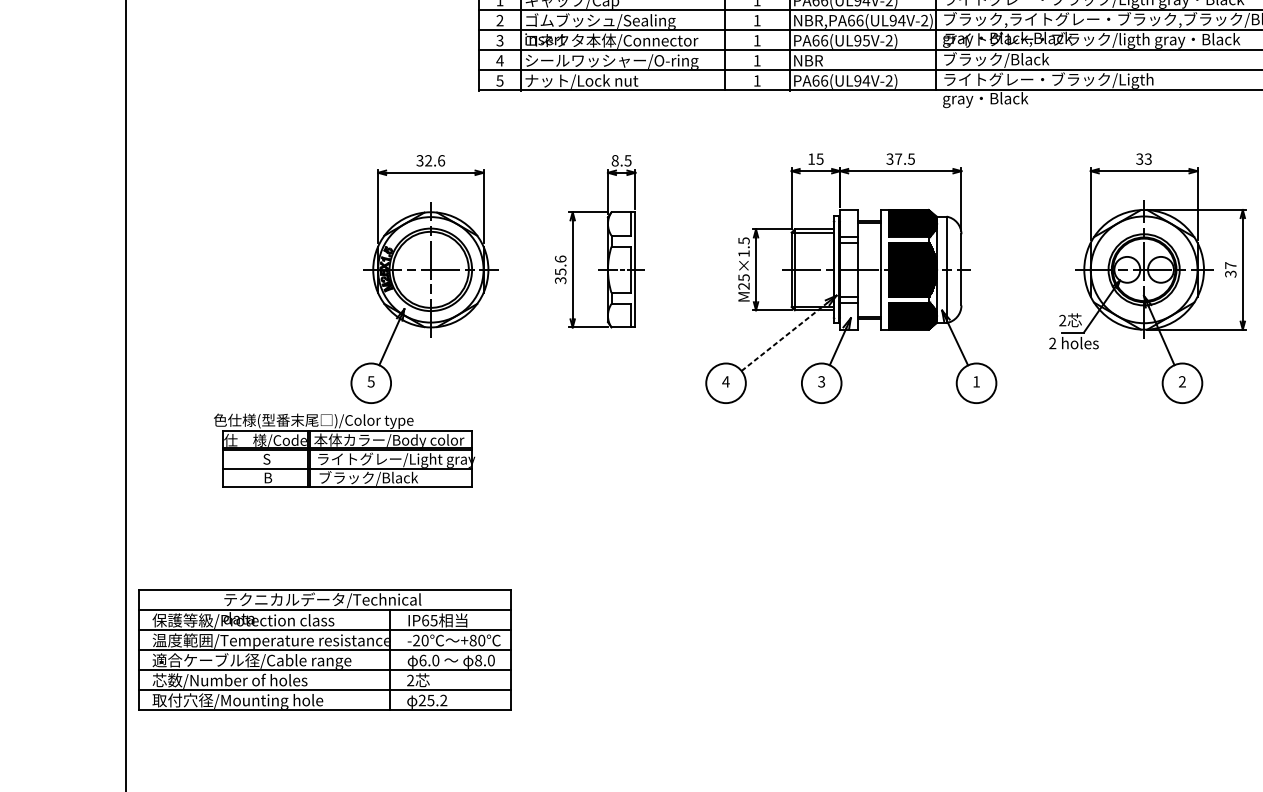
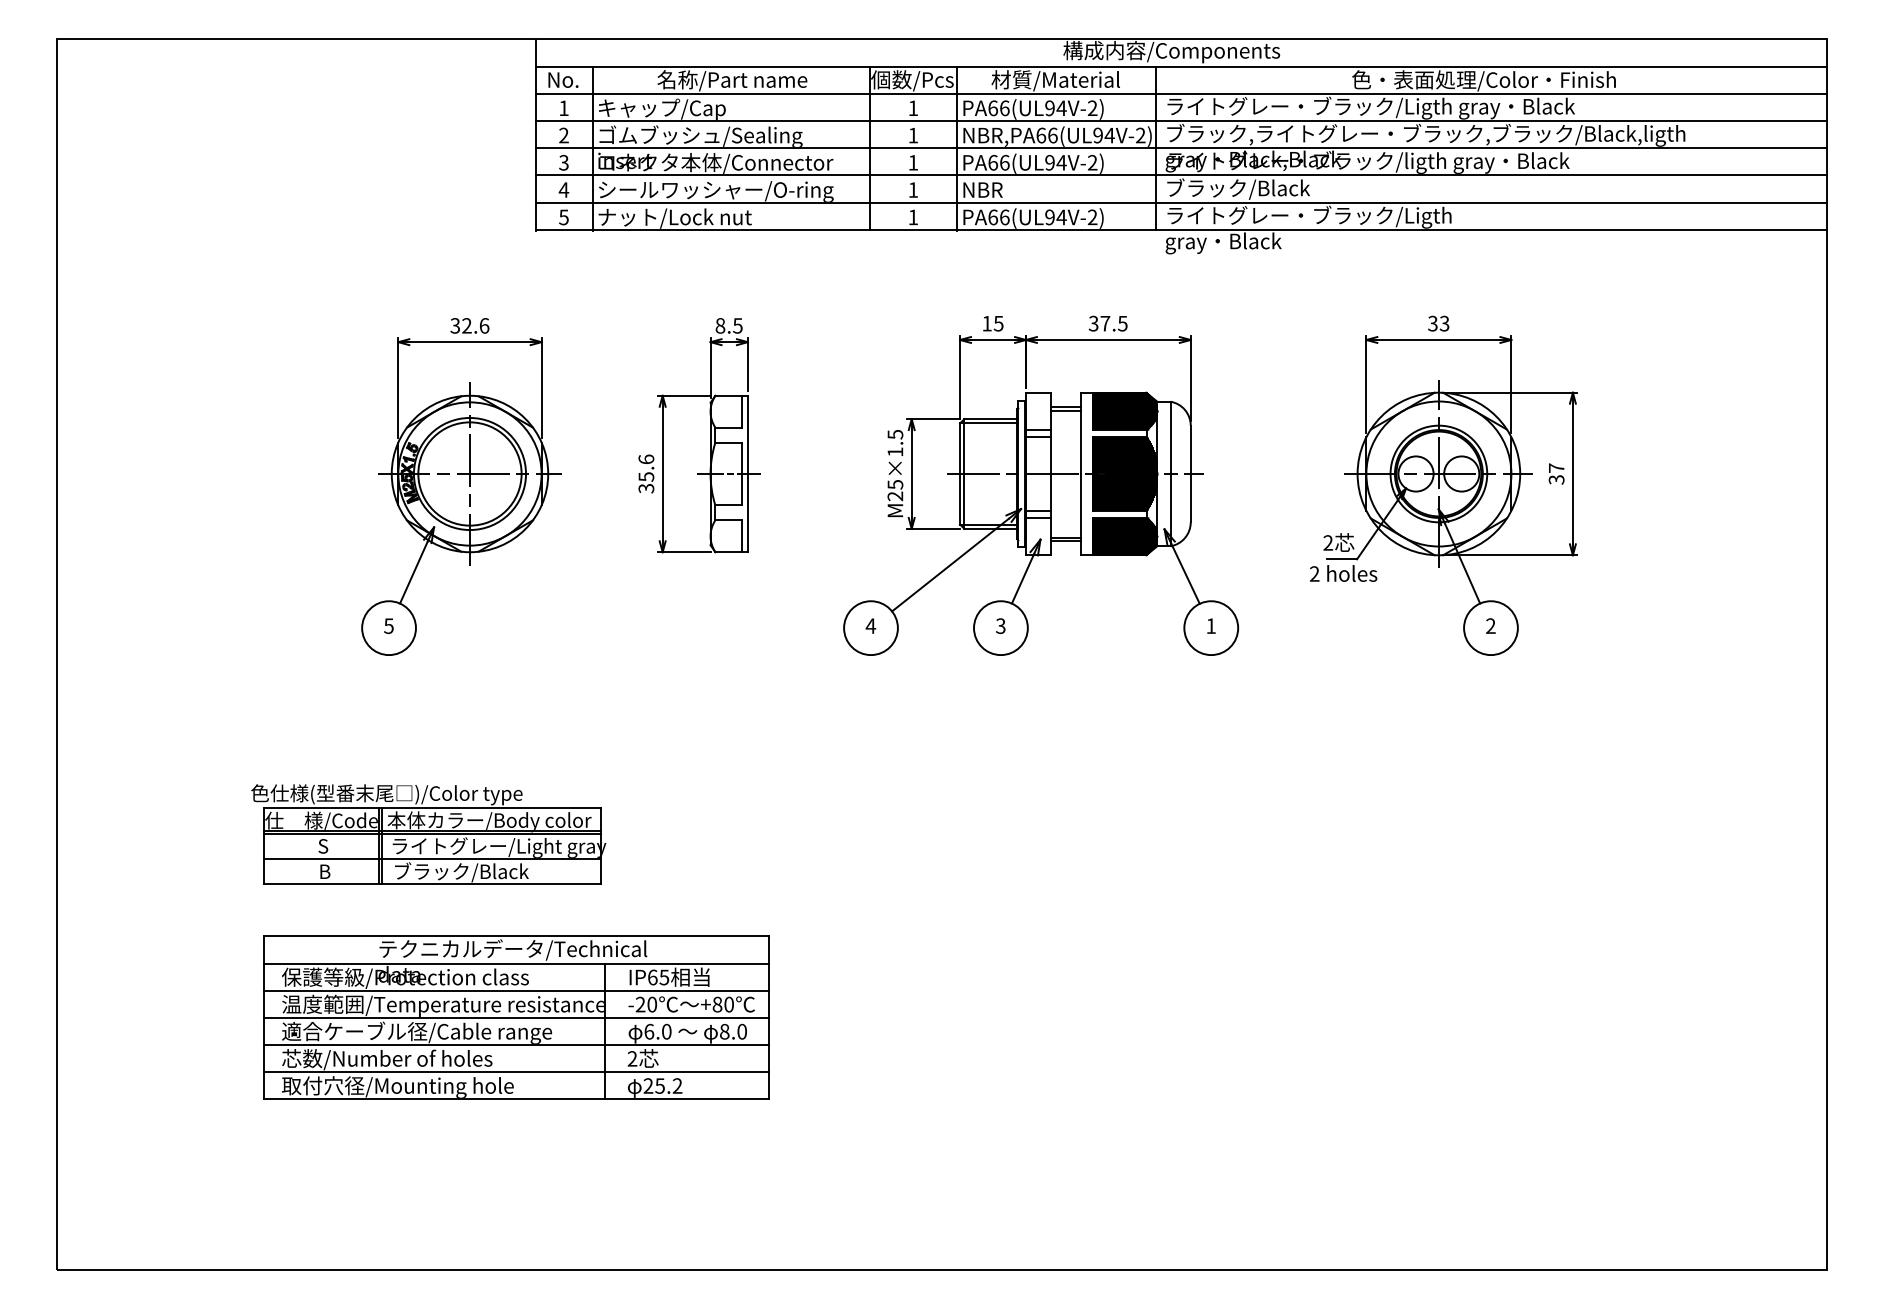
text: (866, 40) -> (1061, 162), PA66(UL95V-2) -> PA66(UL94V-2)
line: (784, 337) -> (950, 565), dashed -> solid
part: (344, 450) -> (428, 834), moved
part: (325, 650) -> (516, 1017), moved

